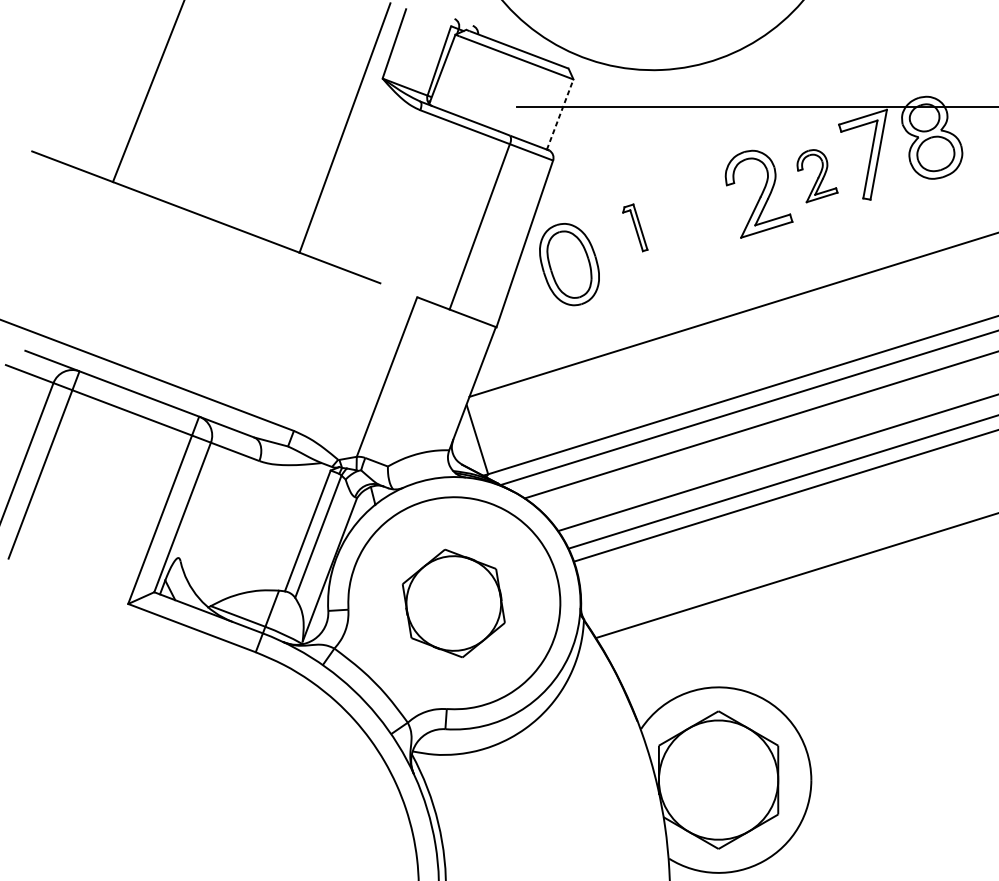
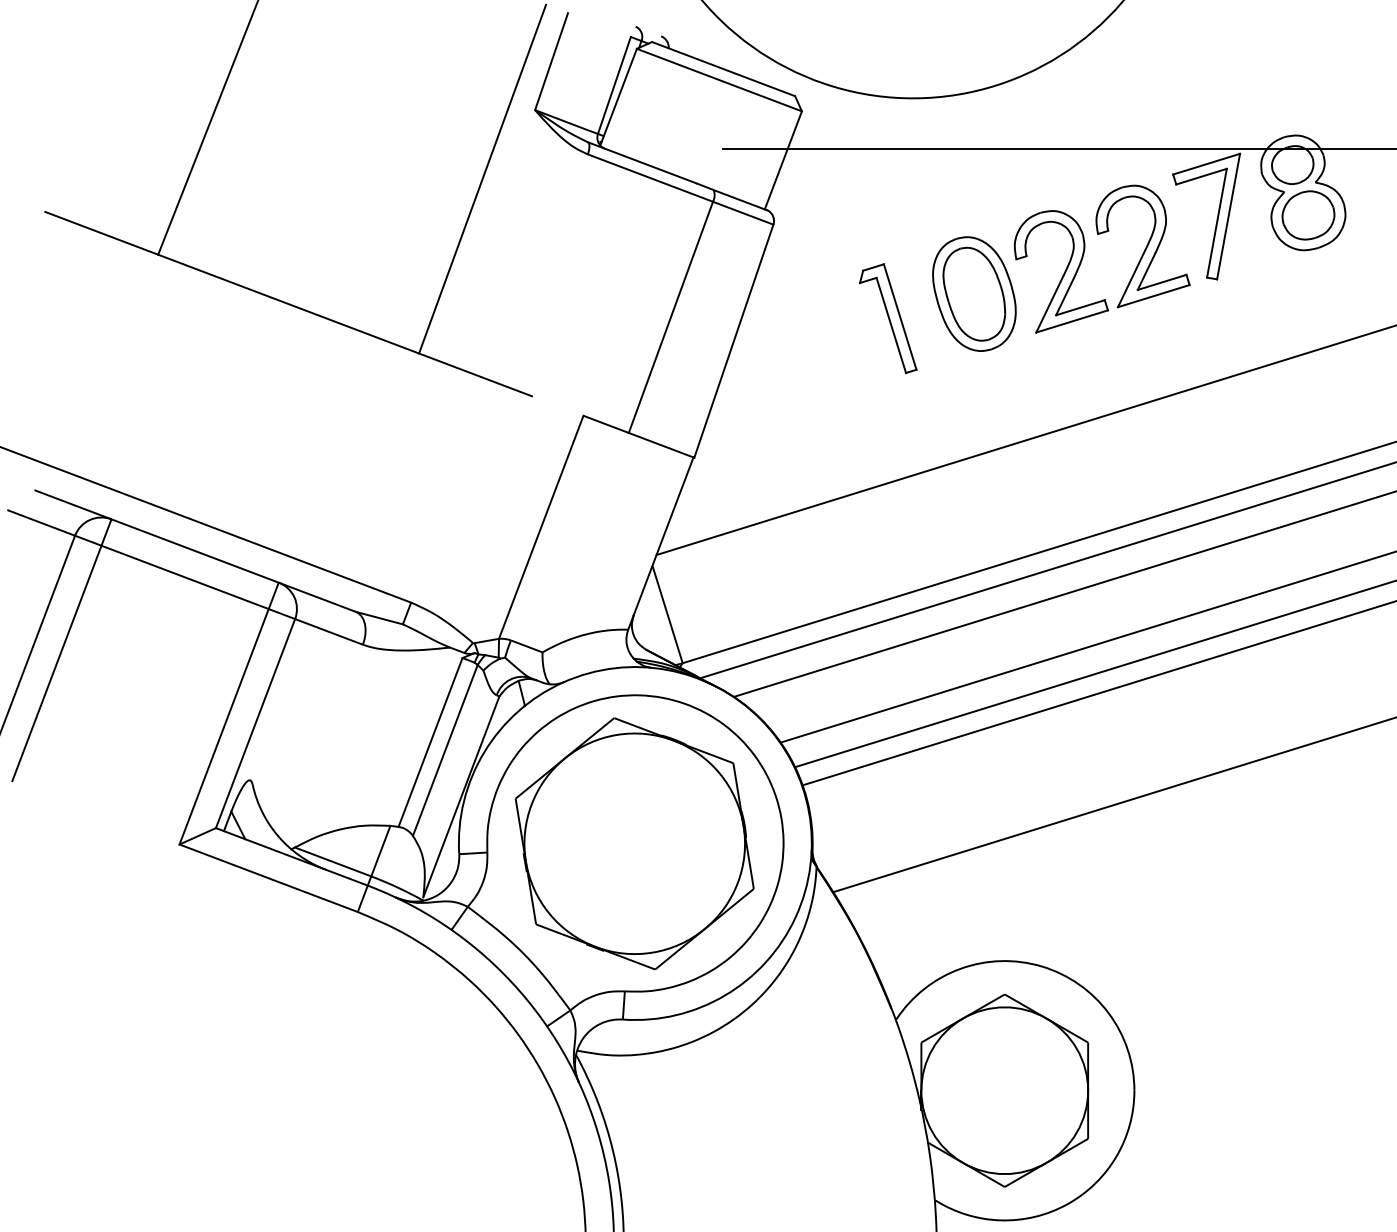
line: (560, 113) -> (783, 159), dashed -> solid
part: (817, 176) -> (1142, 246), size x1.67
part: (635, 227) -> (888, 318), size x1.67
part: (569, 264) -> (974, 293), moved
part: (453, 603) -> (634, 843), size x1.67

